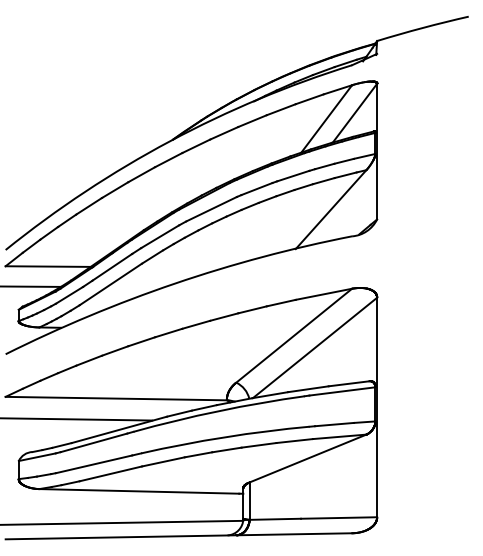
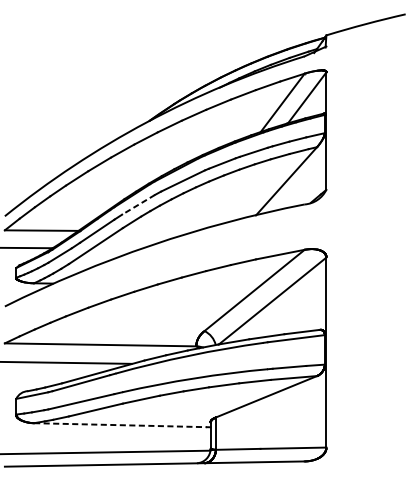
line: (159, 237) -> (138, 205), solid -> dashed
line: (139, 491) -> (120, 425), solid -> dashed

